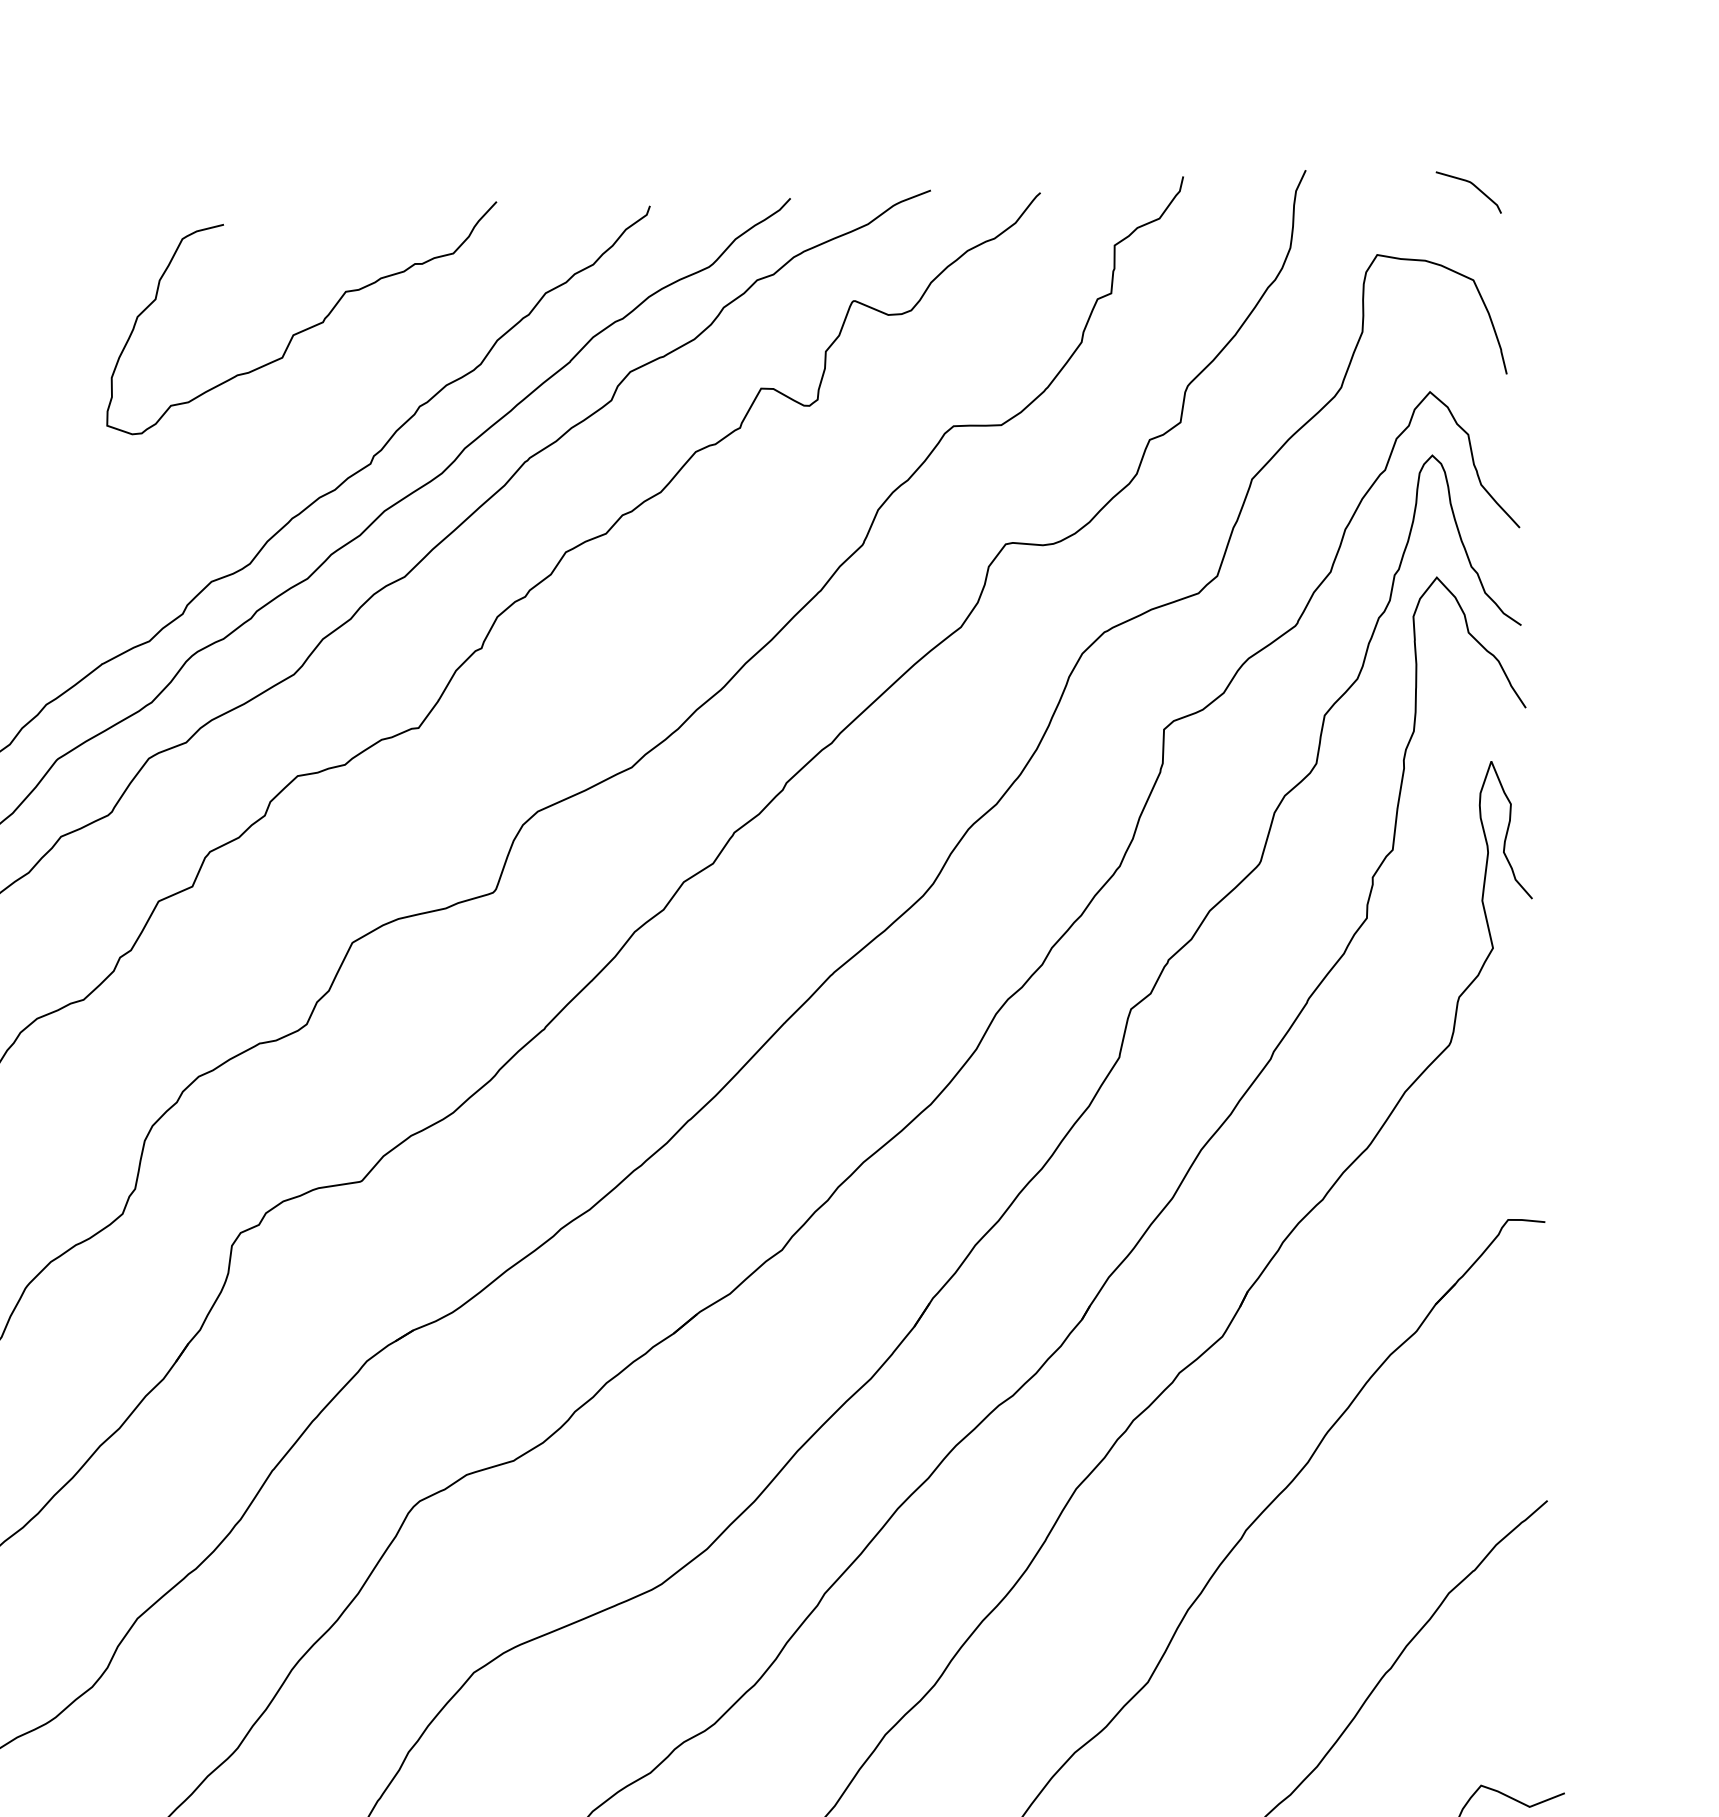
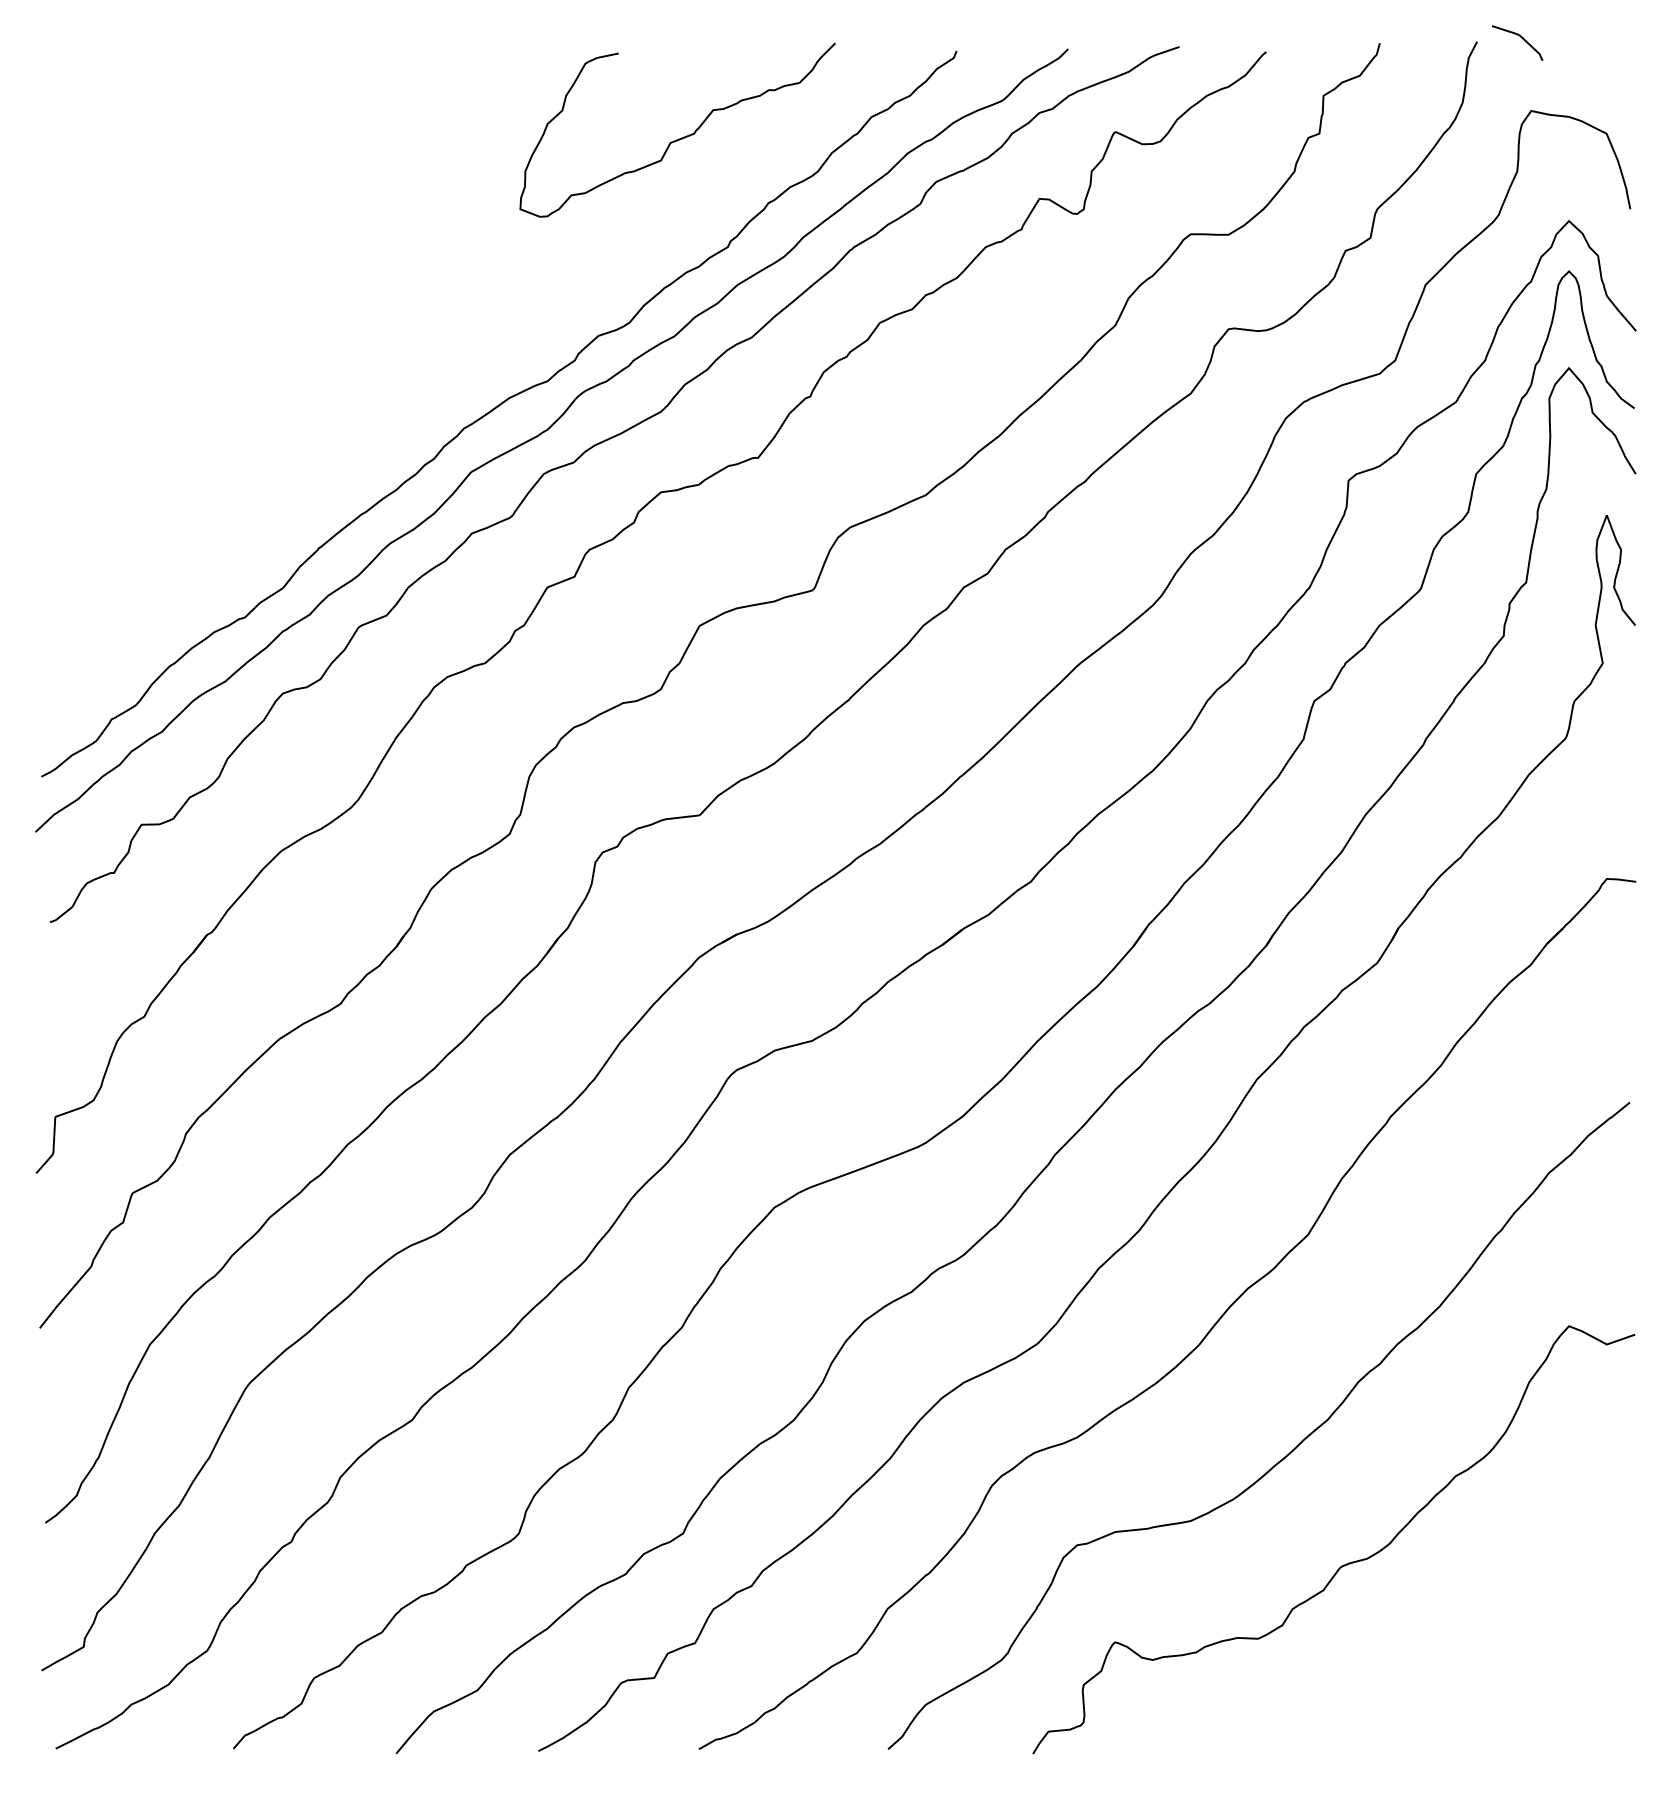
curve: (1473, 186) -> (1521, 38), moved

